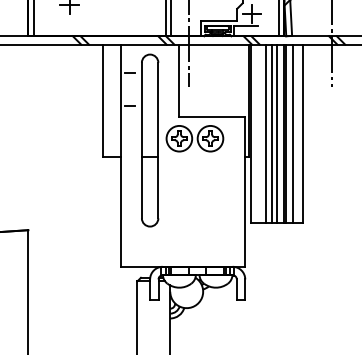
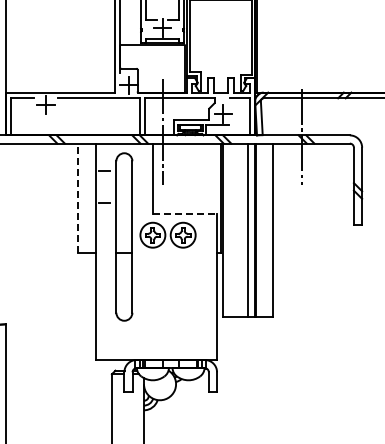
line: (103, 101) -> (78, 198), solid -> dashed
line: (212, 116) -> (185, 213), solid -> dashed
line: (266, 133) -> (237, 230), removed
line: (271, 133) -> (242, 230), removed
line: (292, 133) -> (263, 230), removed

